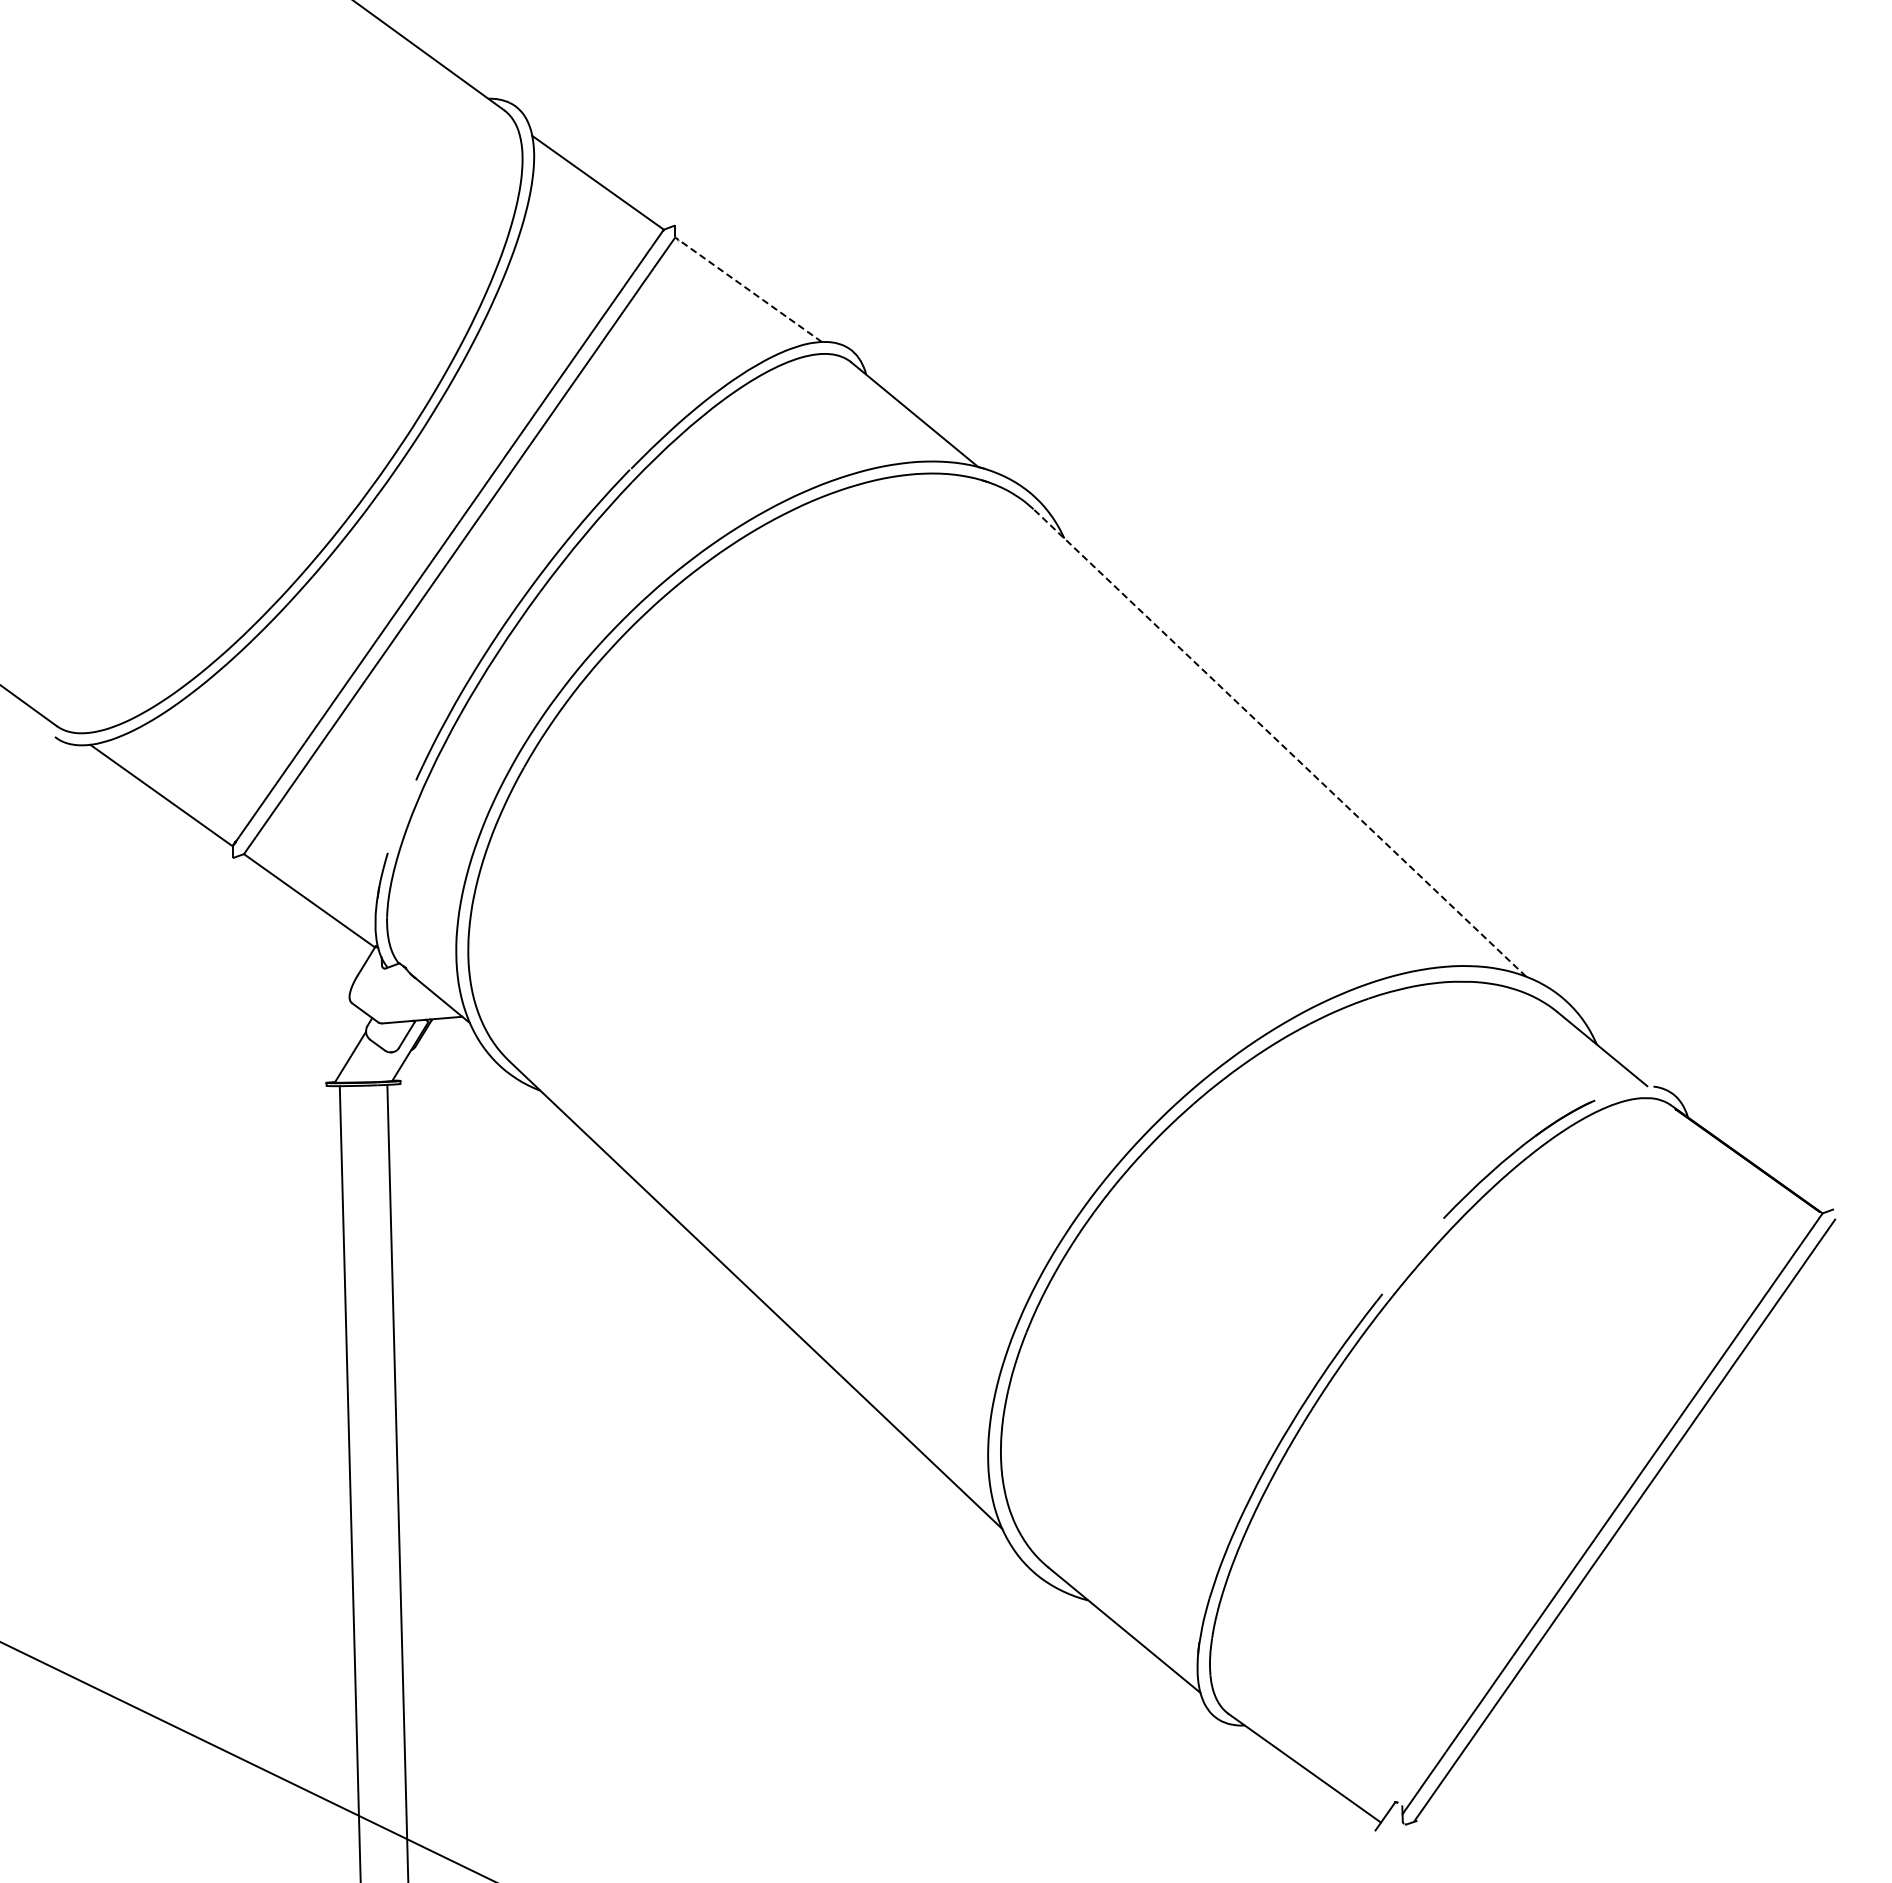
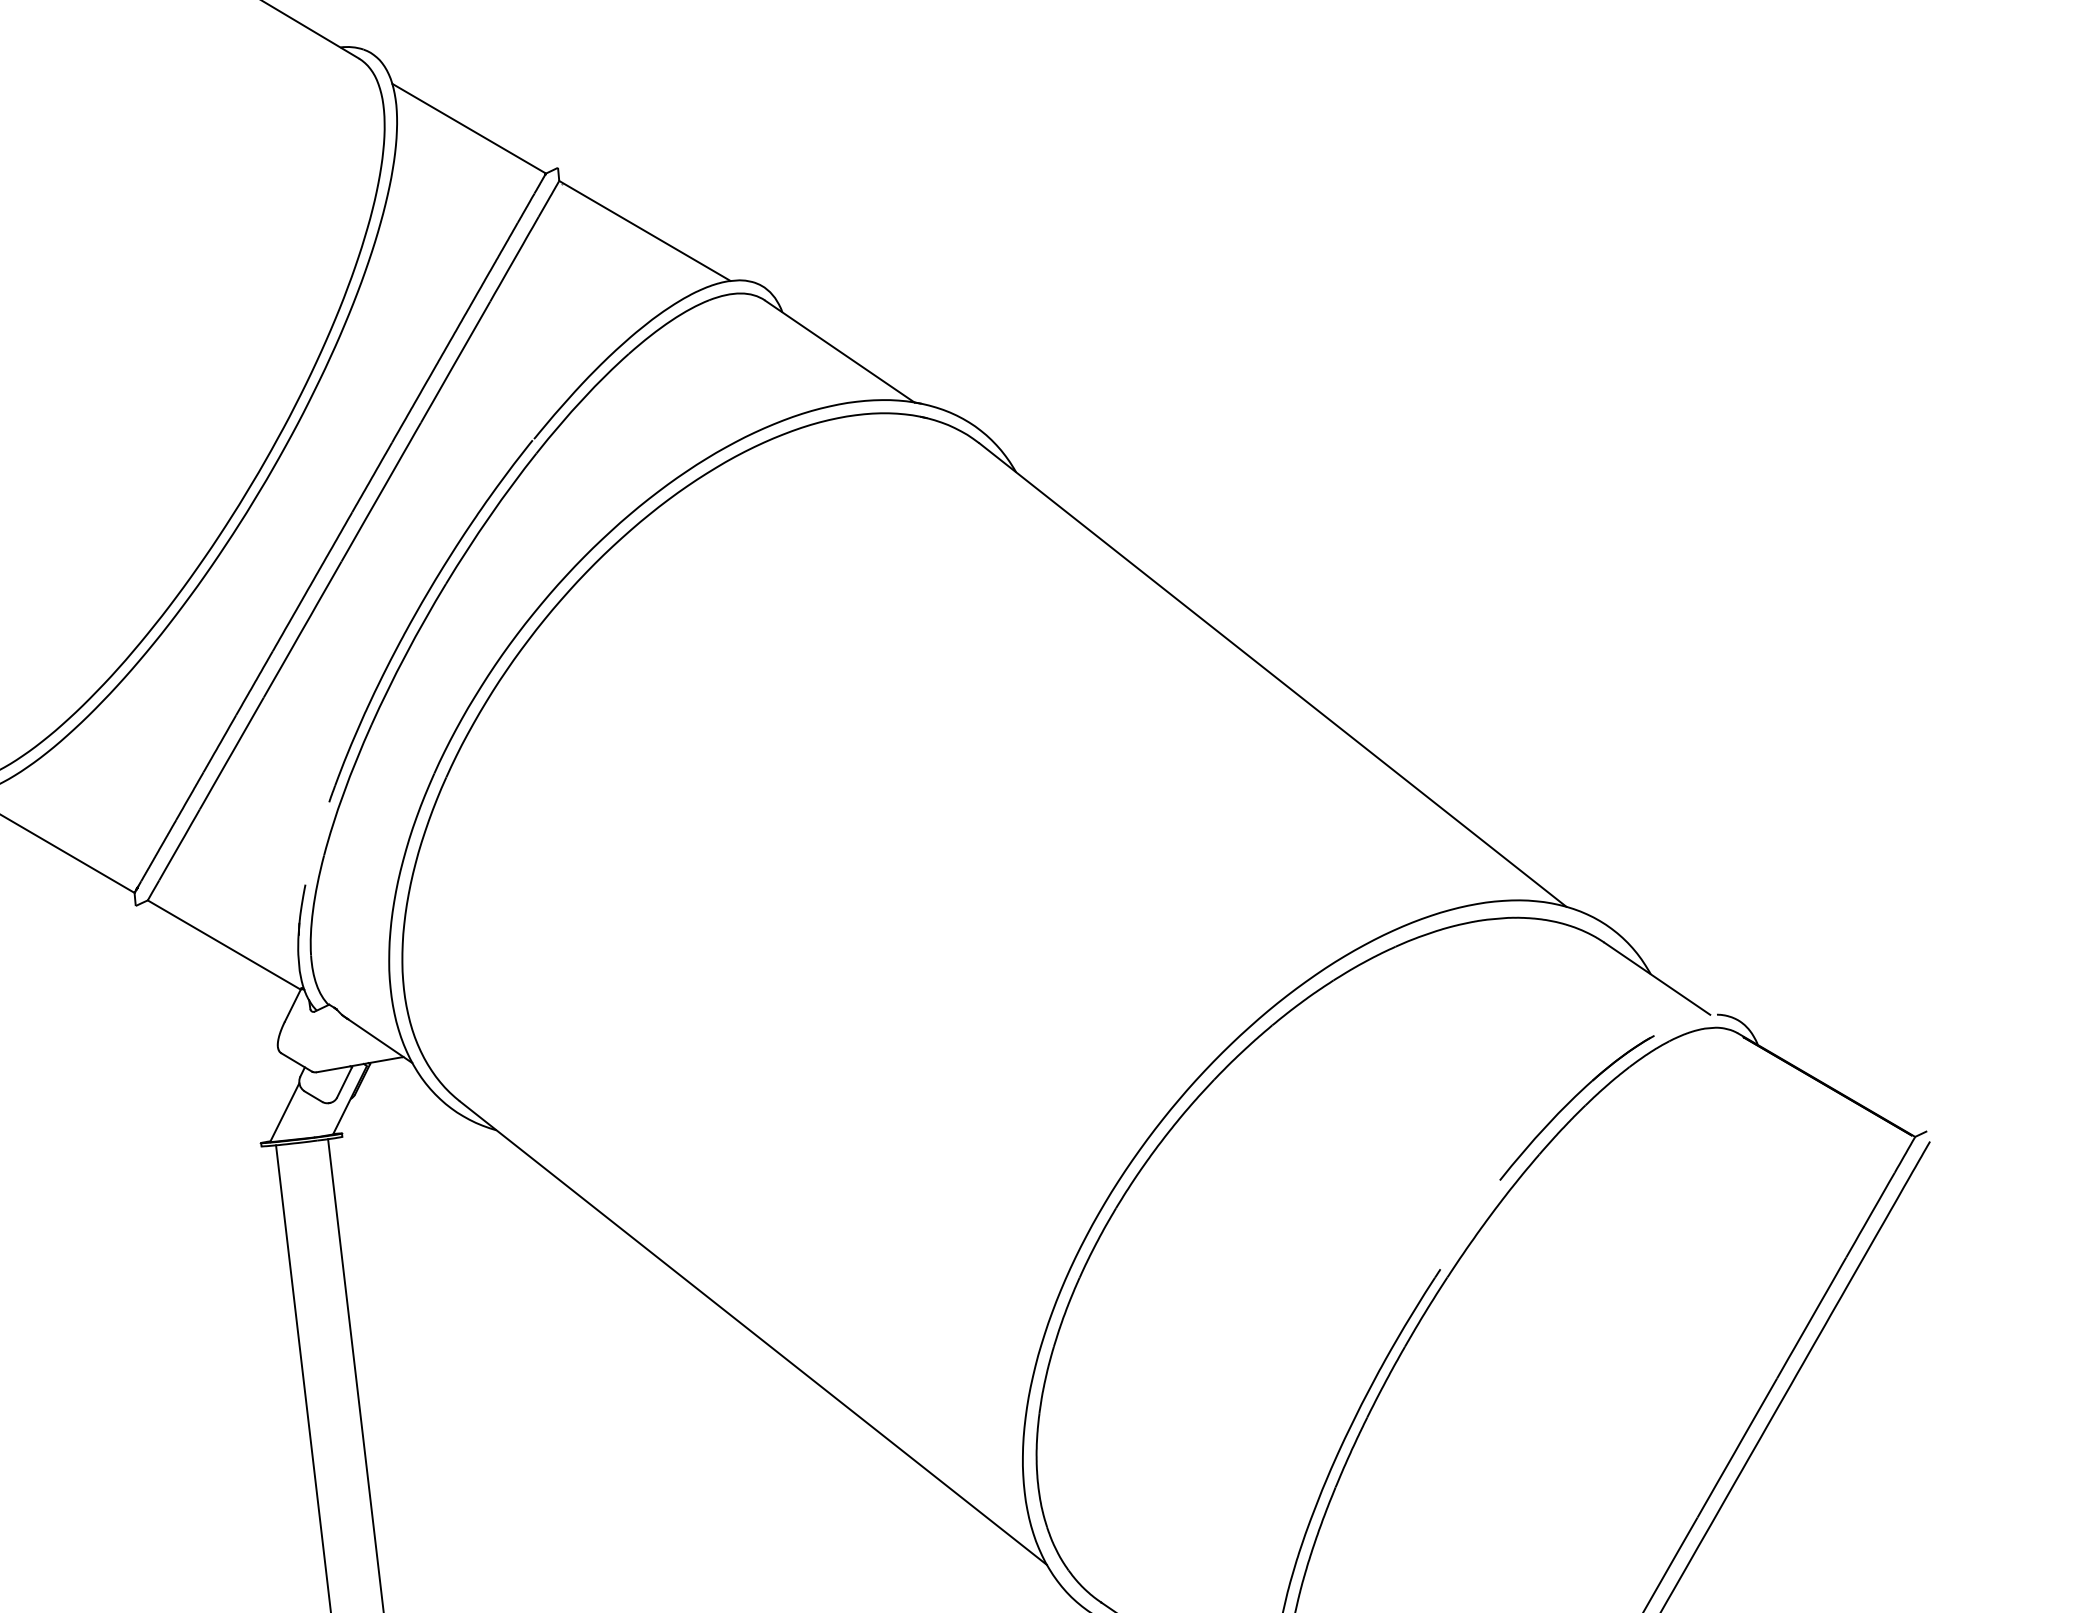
line: (748, 289) -> (644, 230), dashed -> solid
line: (1279, 742) -> (1272, 674), dashed -> solid

